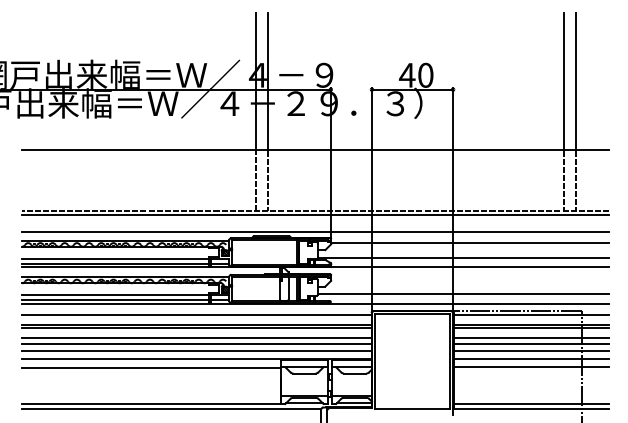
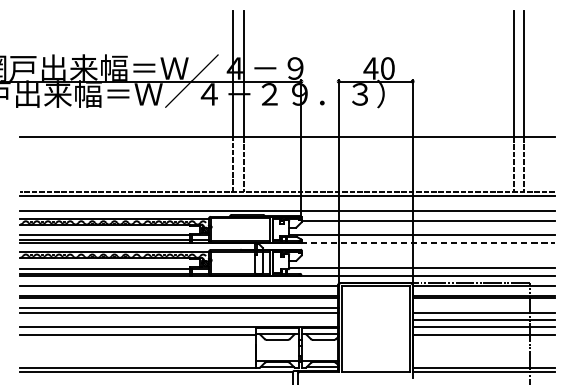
line: (470, 267) -> (428, 243), solid -> dashed
line: (531, 338) -> (484, 308), removed
line: (196, 351) -> (179, 319), removed

